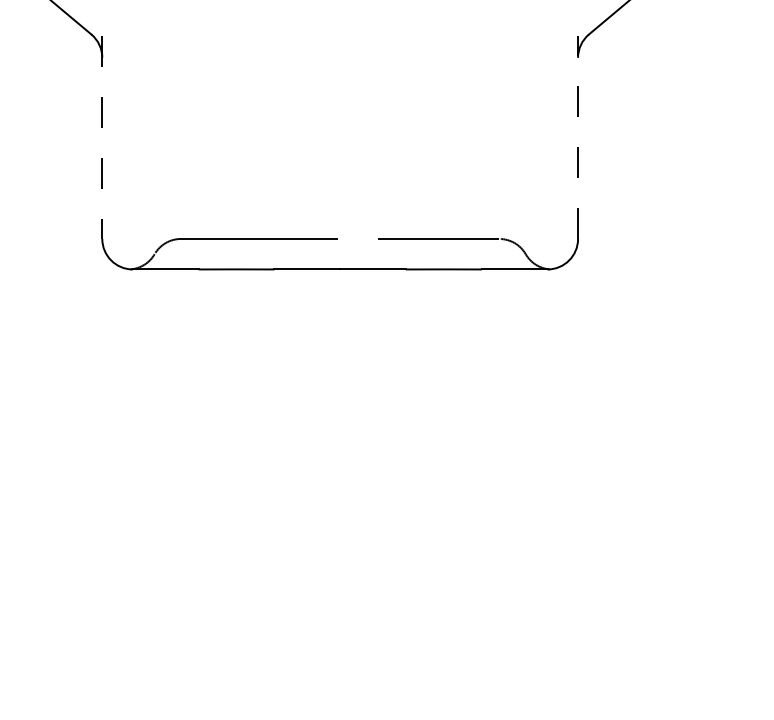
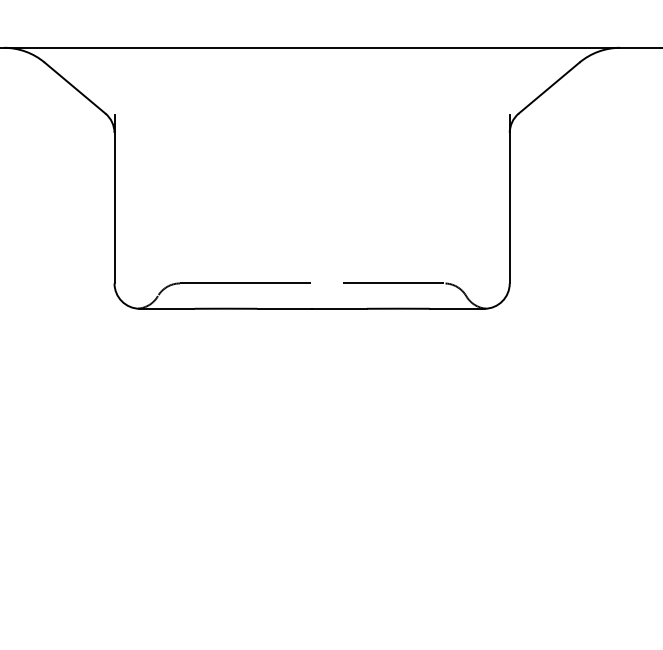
line: (577, 136) -> (509, 198), dashed -> solid
line: (102, 137) -> (114, 199), dashed -> solid

